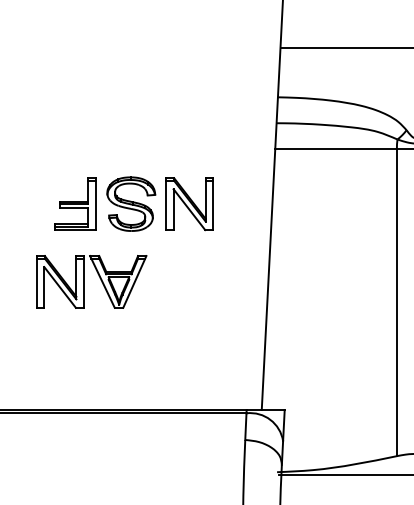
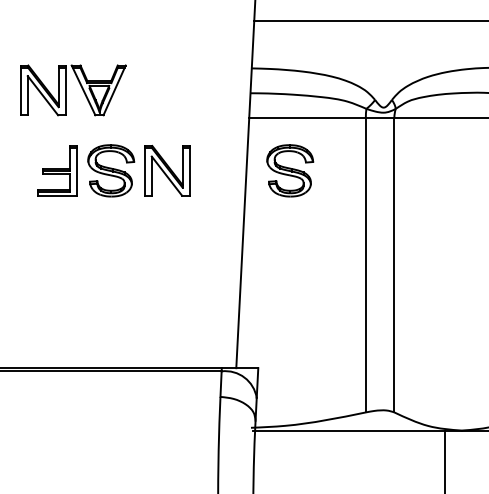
part: (318, 203) -> (290, 170), added
part: (84, 282) -> (66, 90), moved

